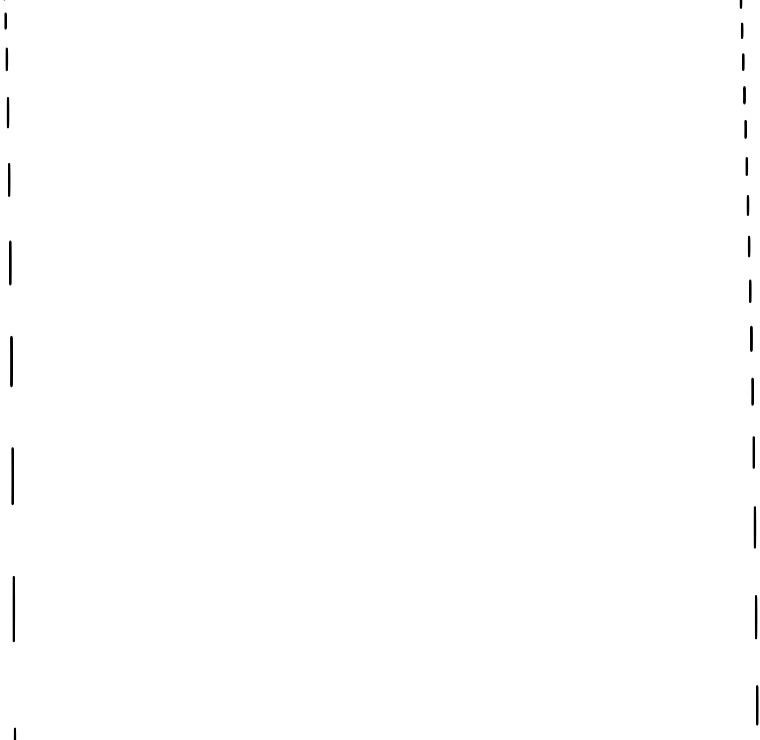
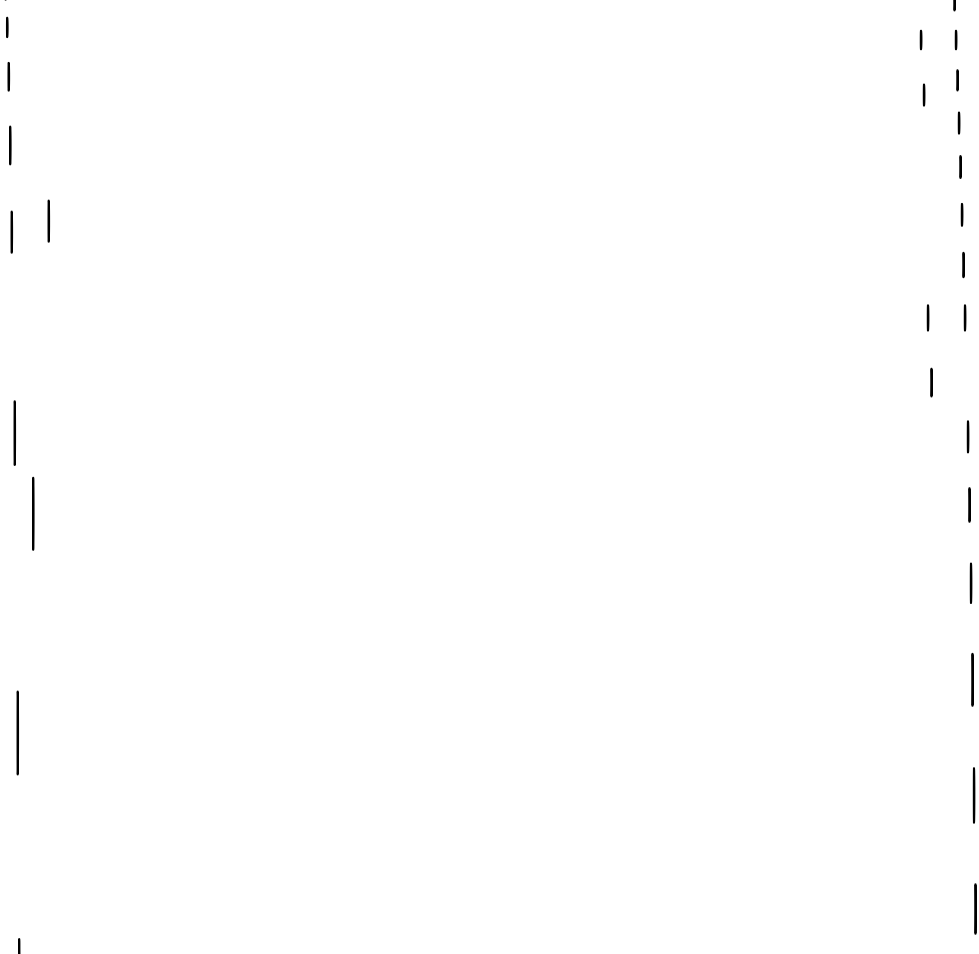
line: (714, 30) -> (920, 39), added
line: (716, 73) -> (923, 94), added
line: (37, 170) -> (48, 220), added
line: (719, 246) -> (927, 317), added
line: (10, 262) -> (13, 338), removed
line: (750, 291) -> (931, 382), moved
line: (11, 361) -> (14, 432), moved
line: (12, 475) -> (33, 513), moved
line: (13, 608) -> (17, 732), moved

